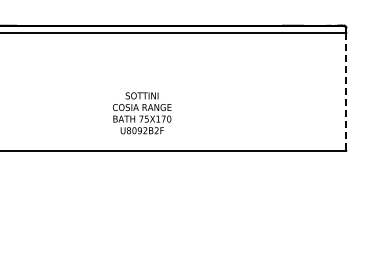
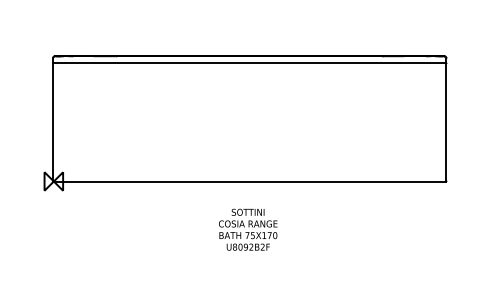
line: (346, 91) -> (446, 121), dashed -> solid
text: (142, 113) -> (248, 229), moved

